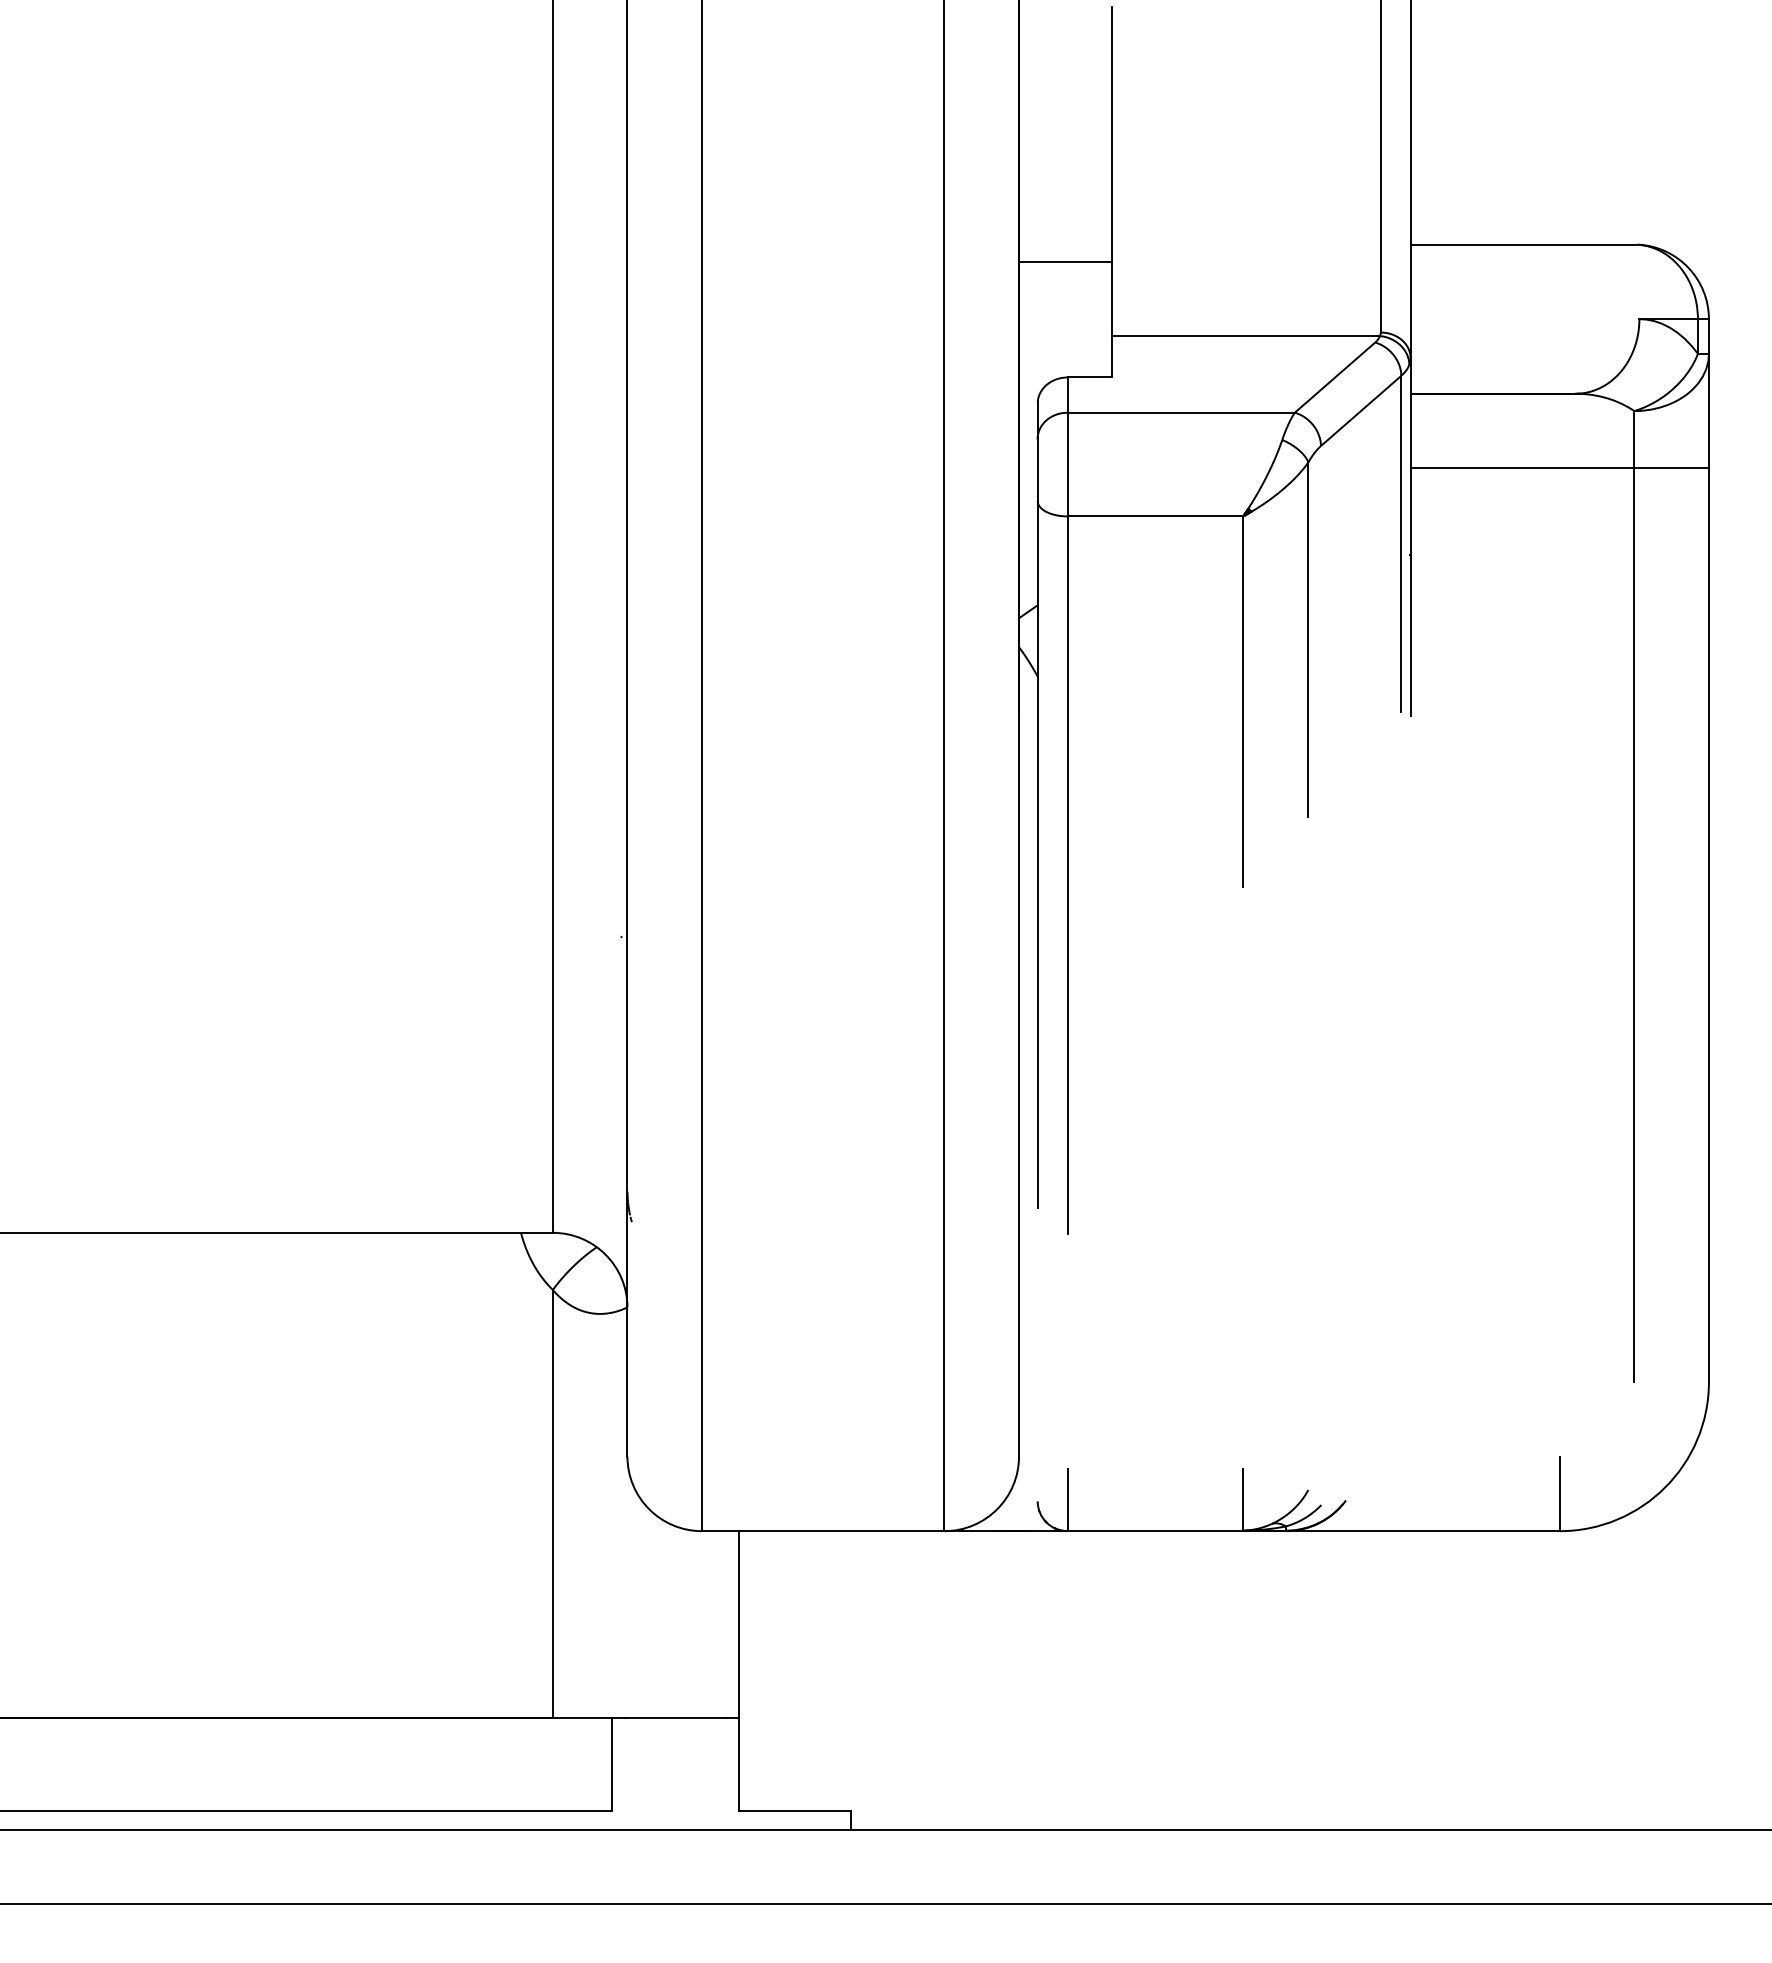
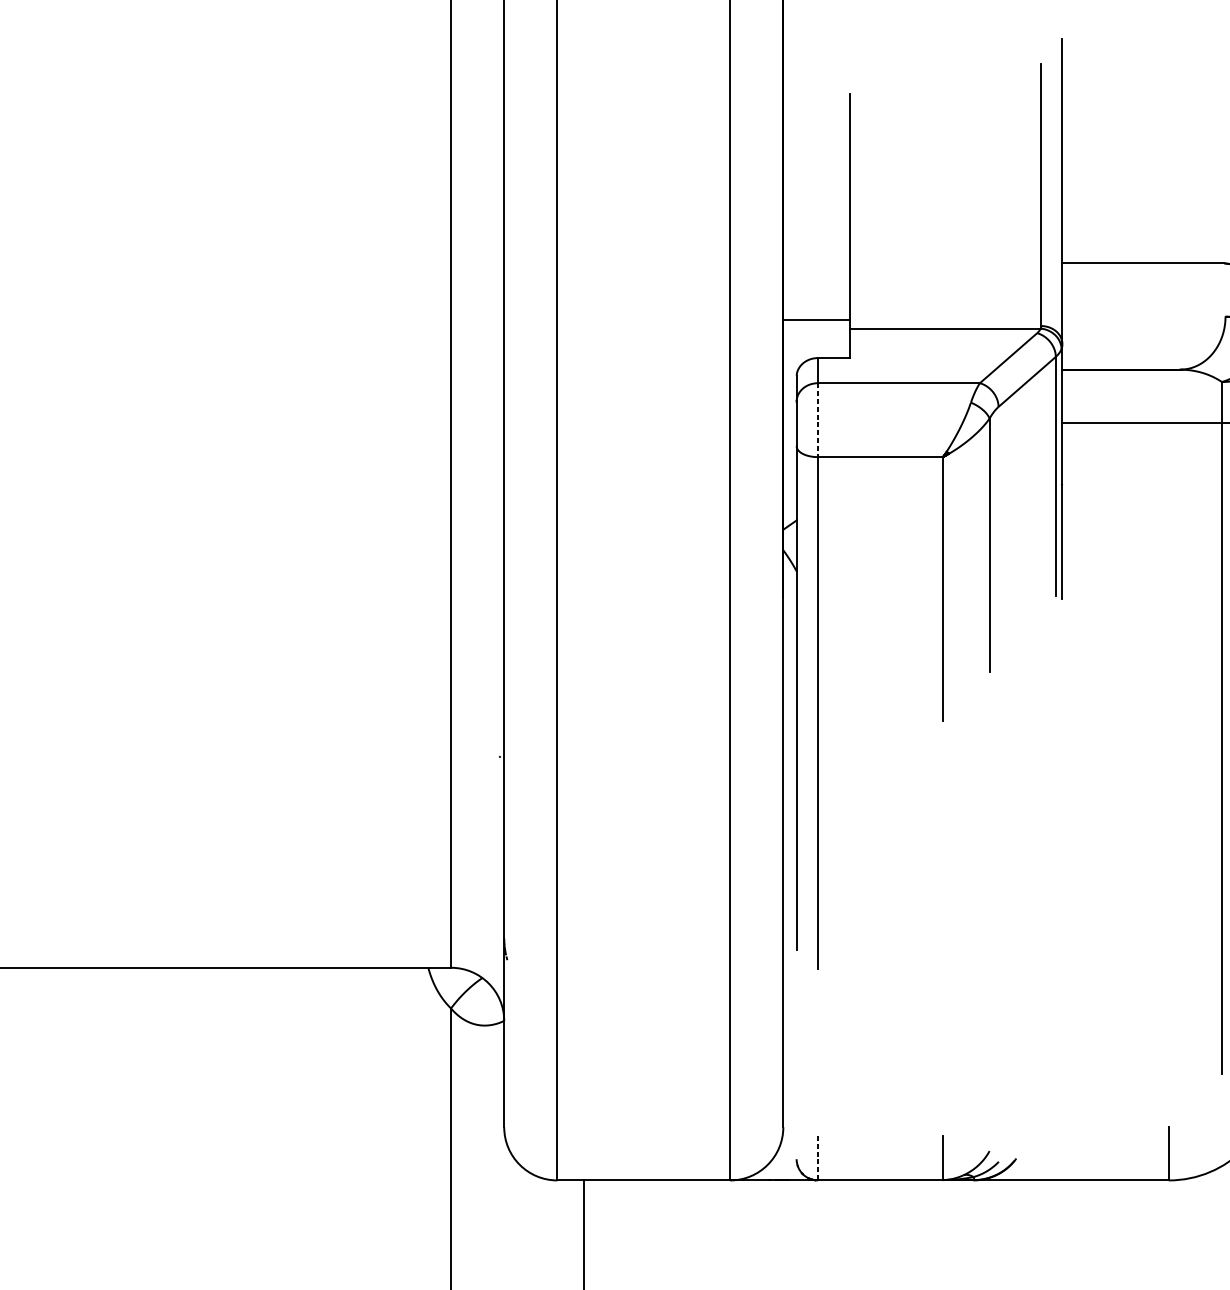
line: (1065, 261) -> (816, 320), moved
line: (1067, 464) -> (817, 420), solid -> dashed
line: (1067, 1500) -> (817, 1158), solid -> dashed

